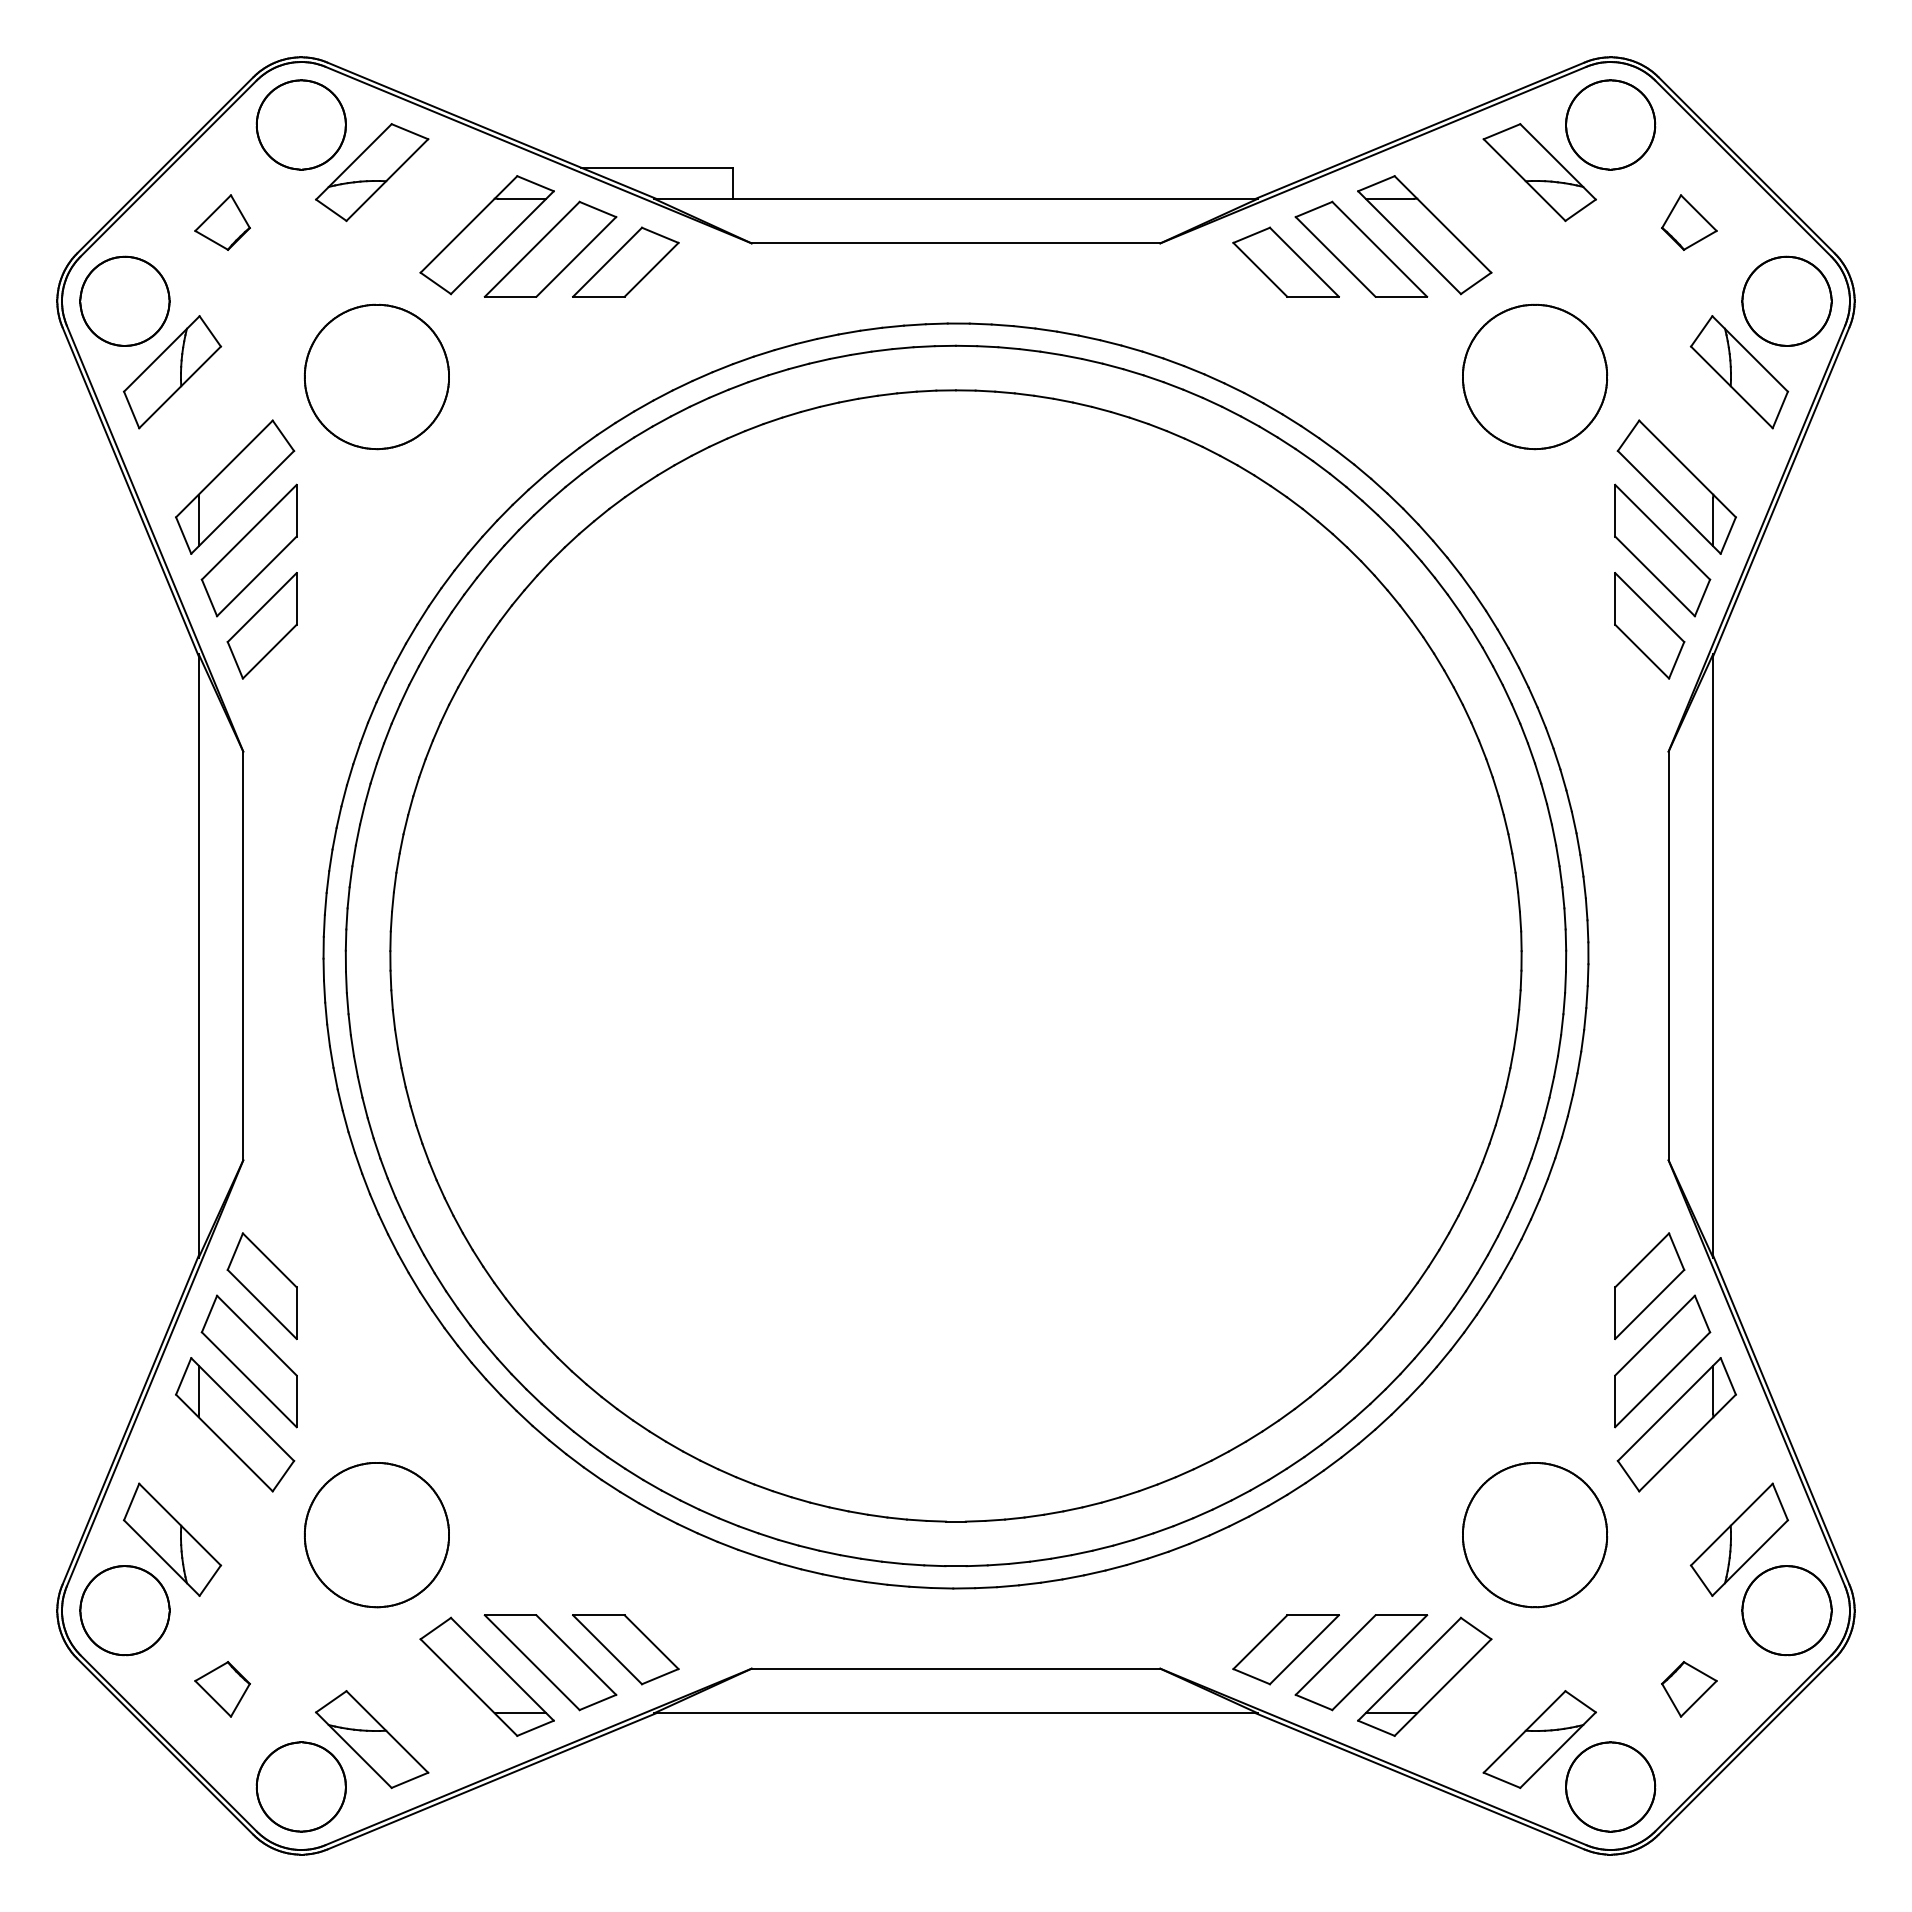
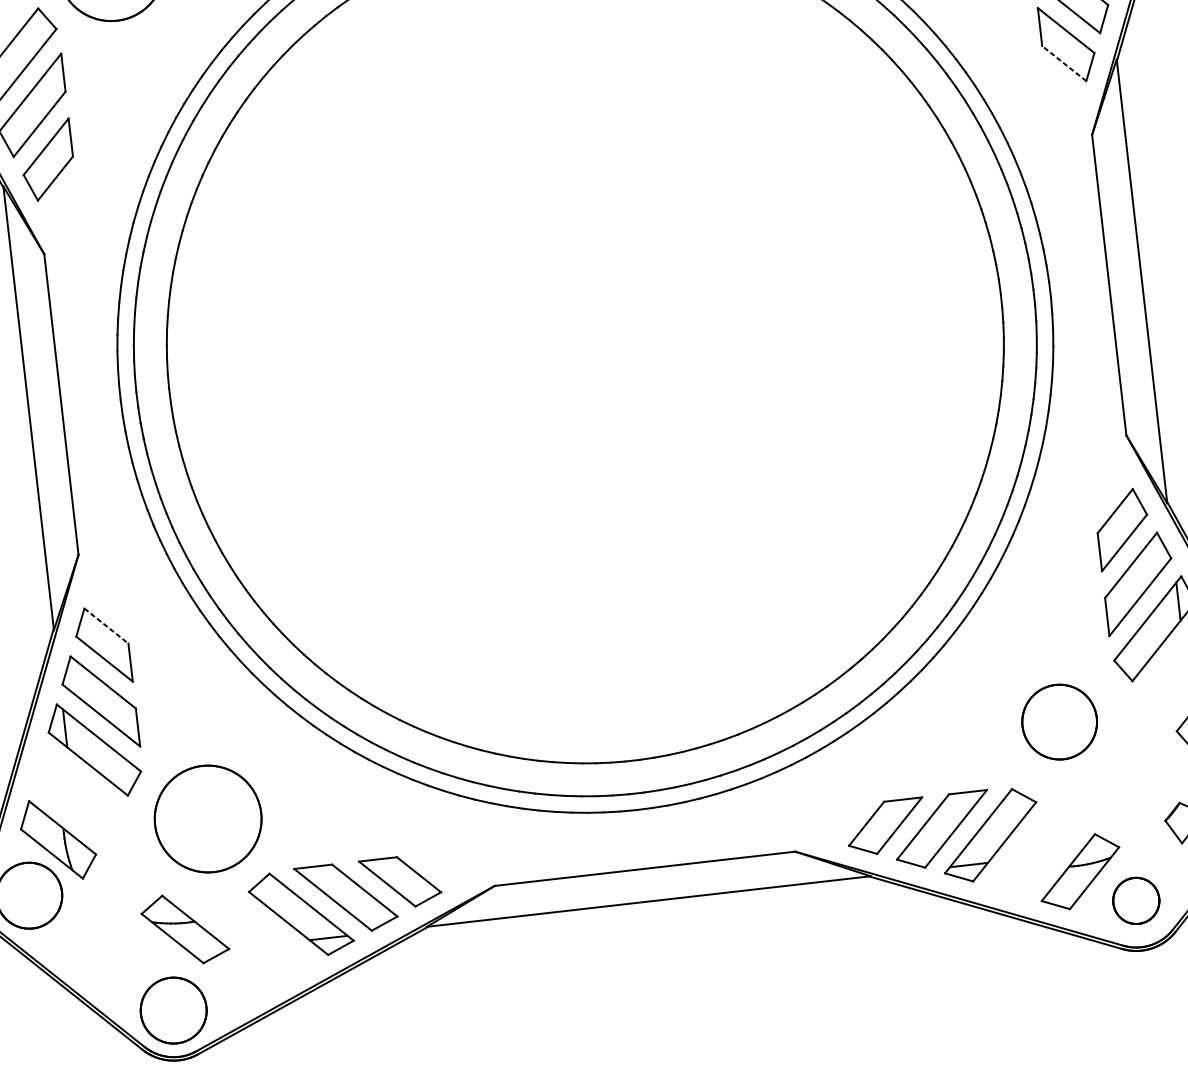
line: (1641, 651) -> (1063, 63), solid -> dashed
line: (270, 1260) -> (106, 626), solid -> dashed
part: (1535, 1535) -> (1059, 722), size x0.7
part: (222, 1689) -> (107, 945), removed
part: (372, 1739) -> (185, 929), moved
part: (1610, 1786) -> (1136, 900), size x0.7

